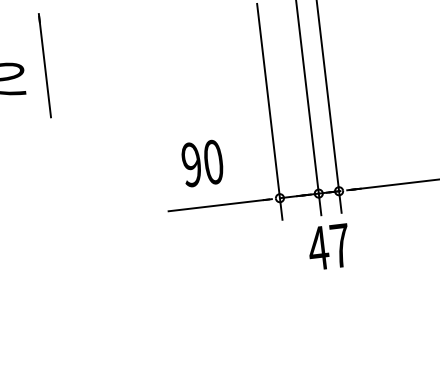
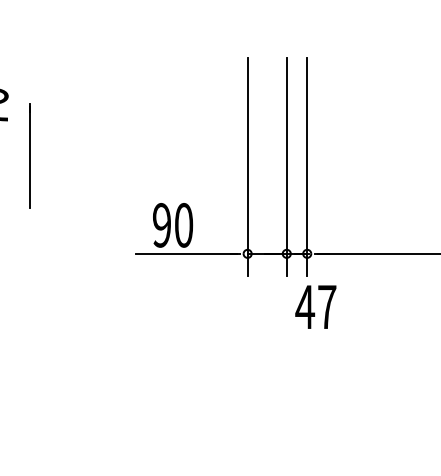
line: (44, 65) -> (29, 155), moved
text: (202, 163) -> (172, 225), moved
text: (328, 246) -> (315, 306), moved

